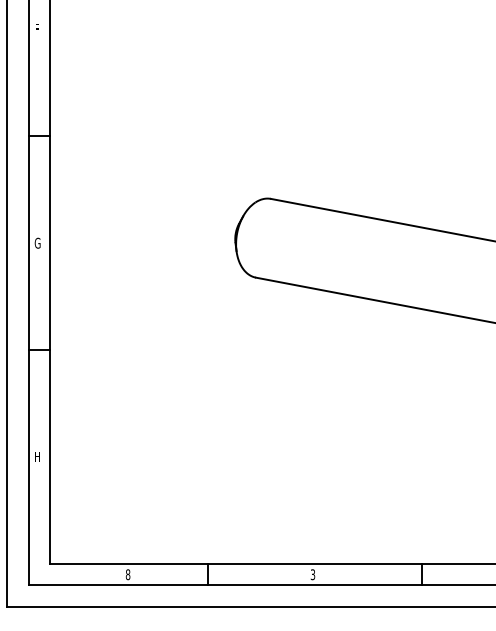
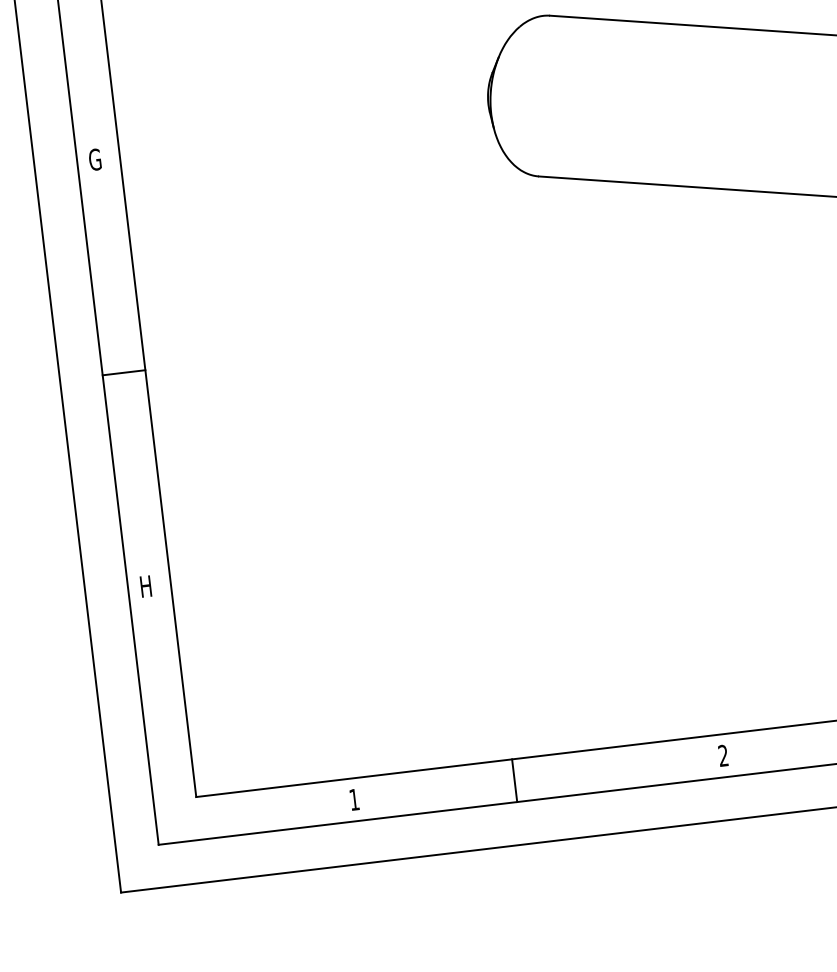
text: (127, 574) -> (353, 799), 8 -> 1
text: (312, 575) -> (722, 757), 3 -> 2

